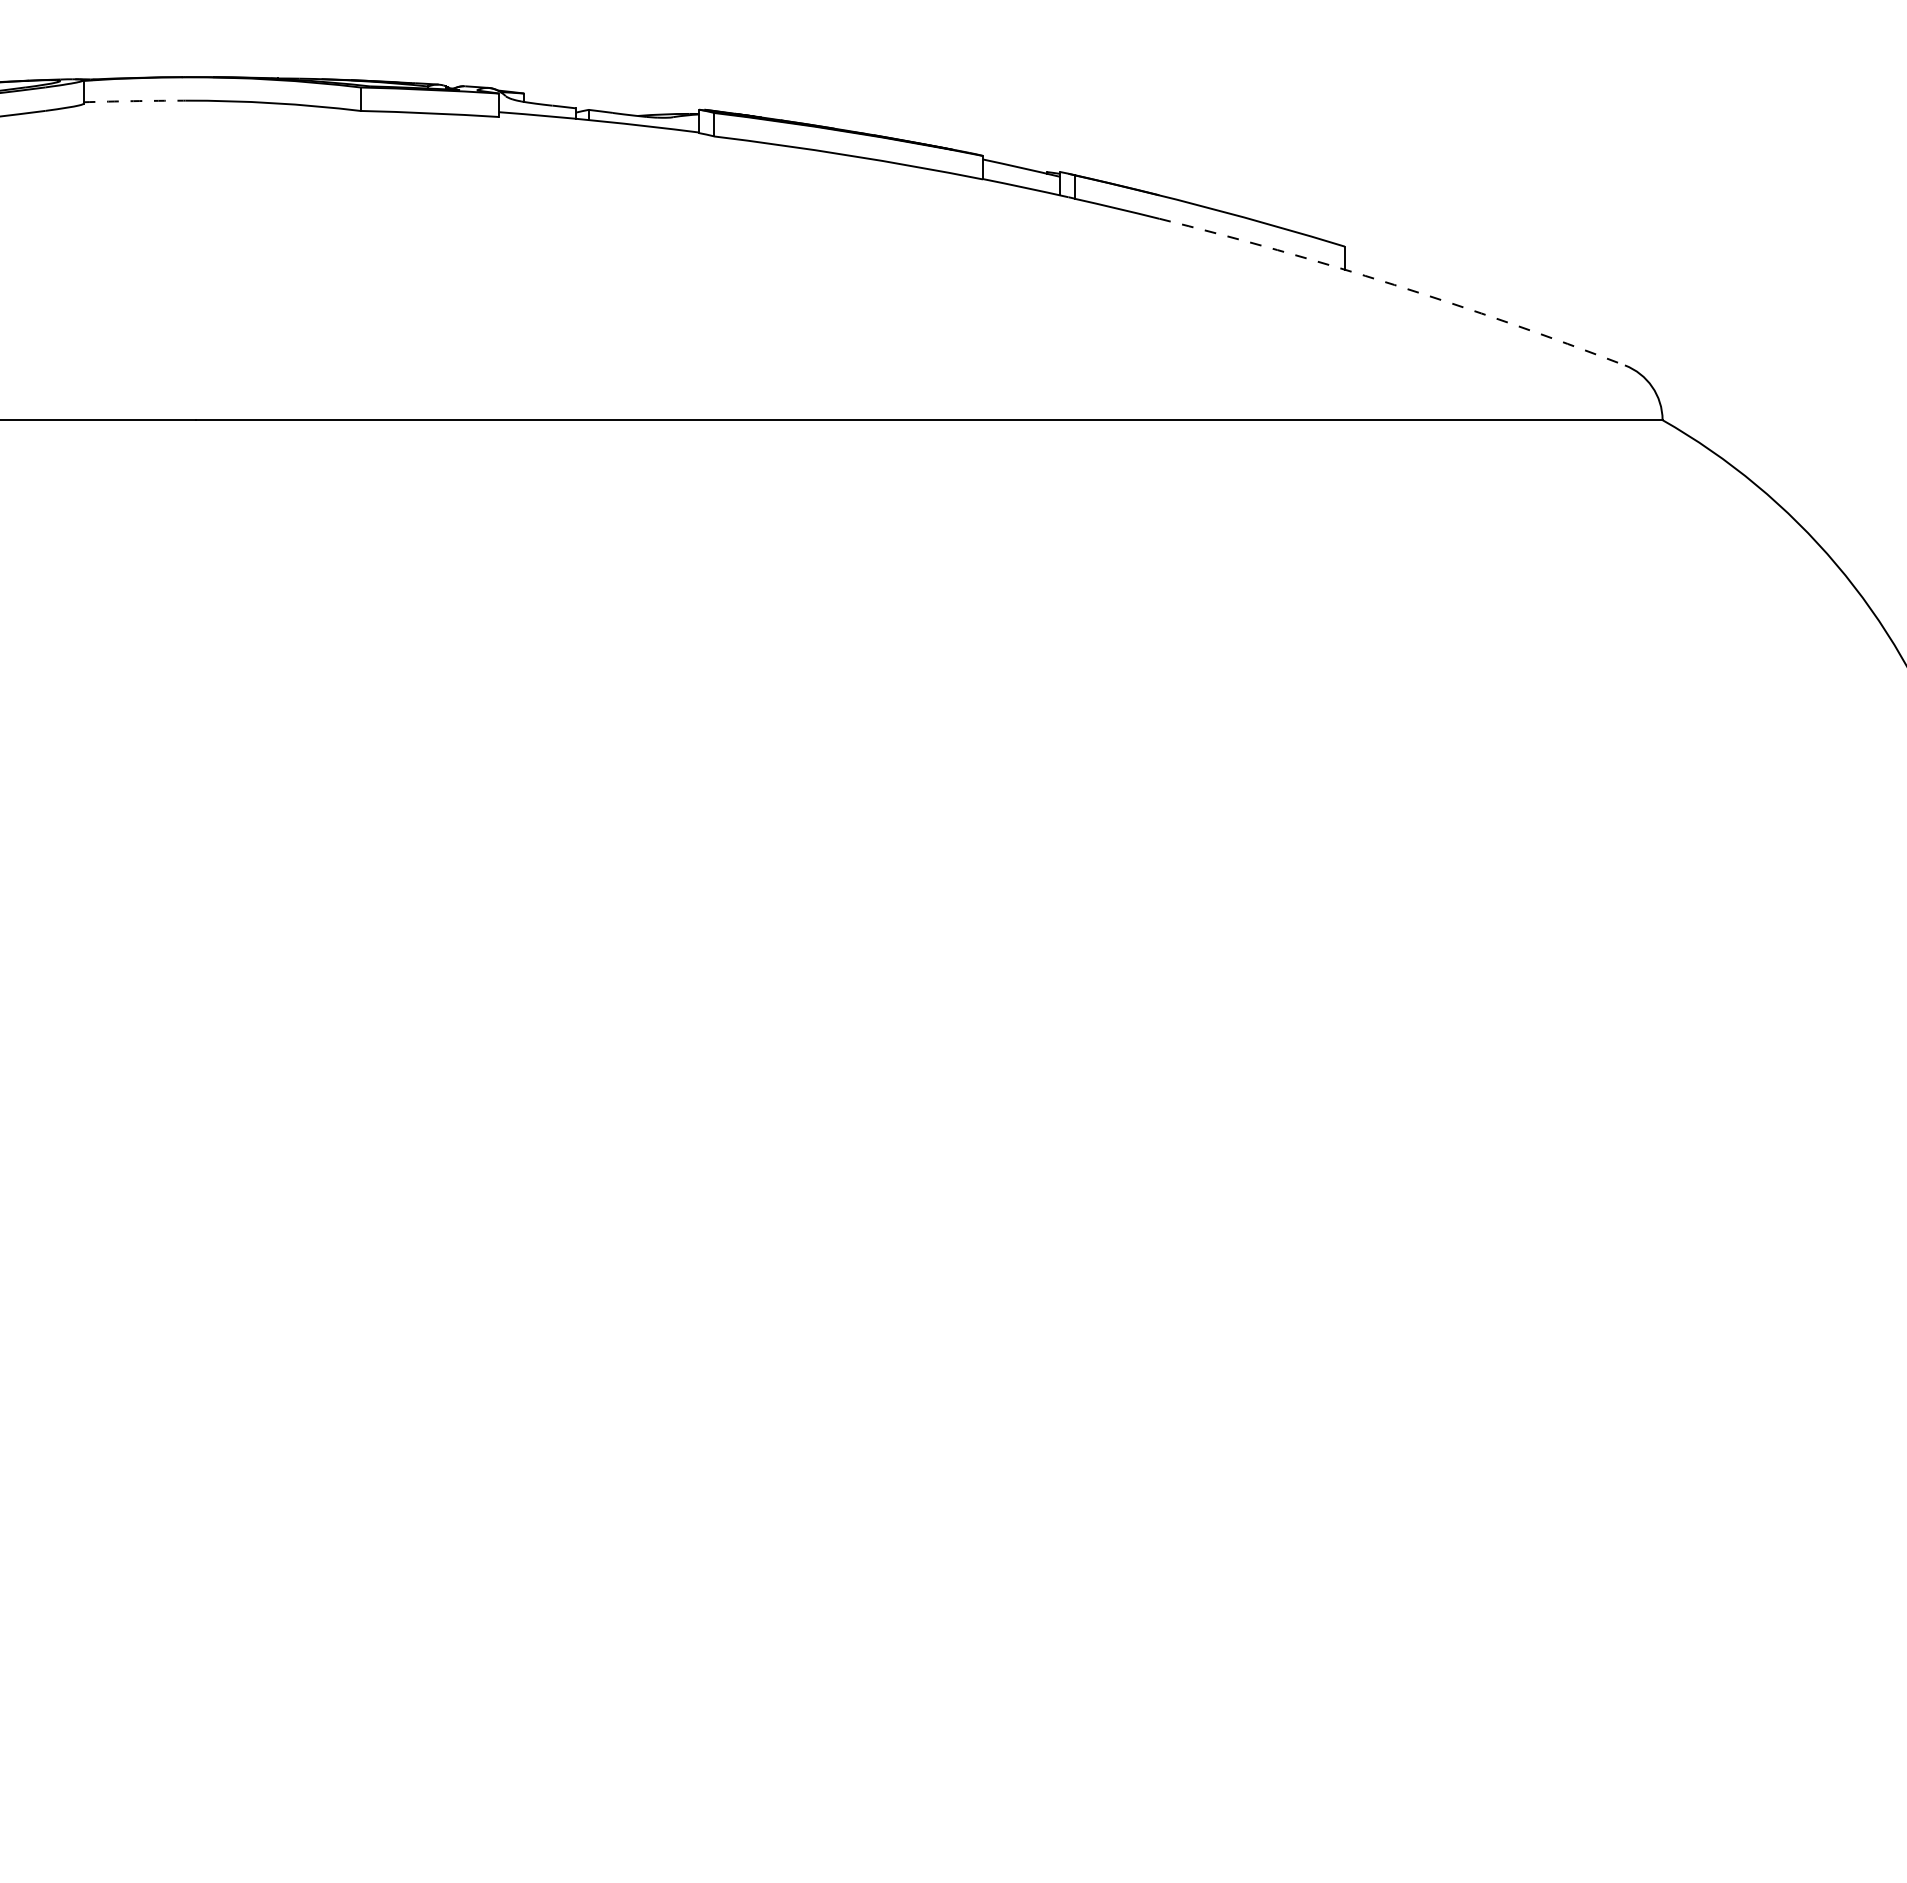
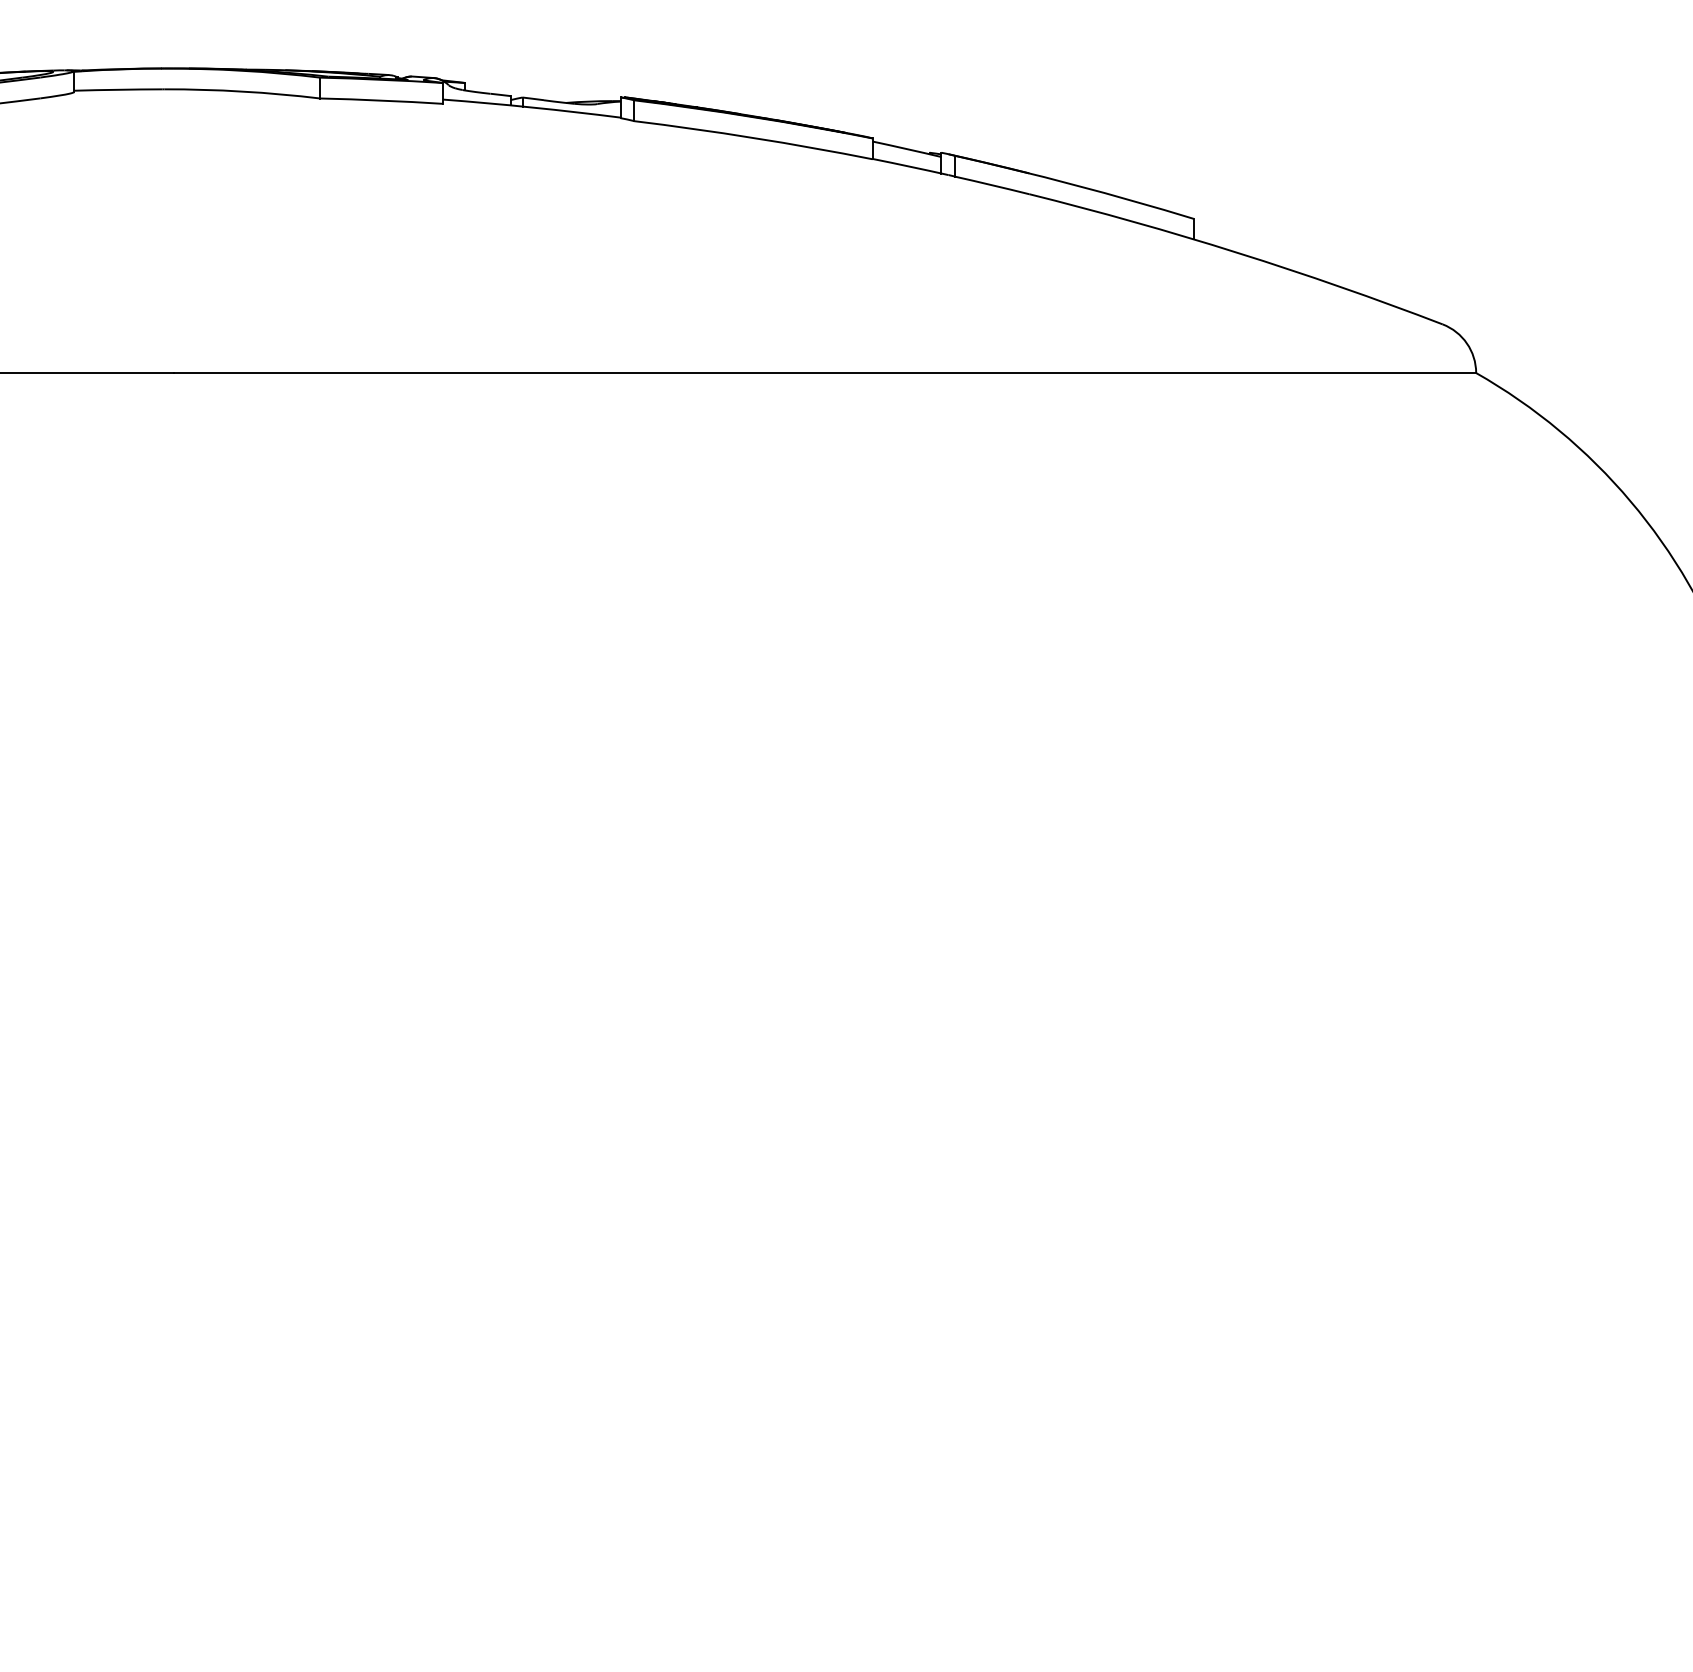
arc: (133, 101) -> (118, 90), dashed -> solid
arc: (1394, 284) -> (1238, 252), dashed -> solid

